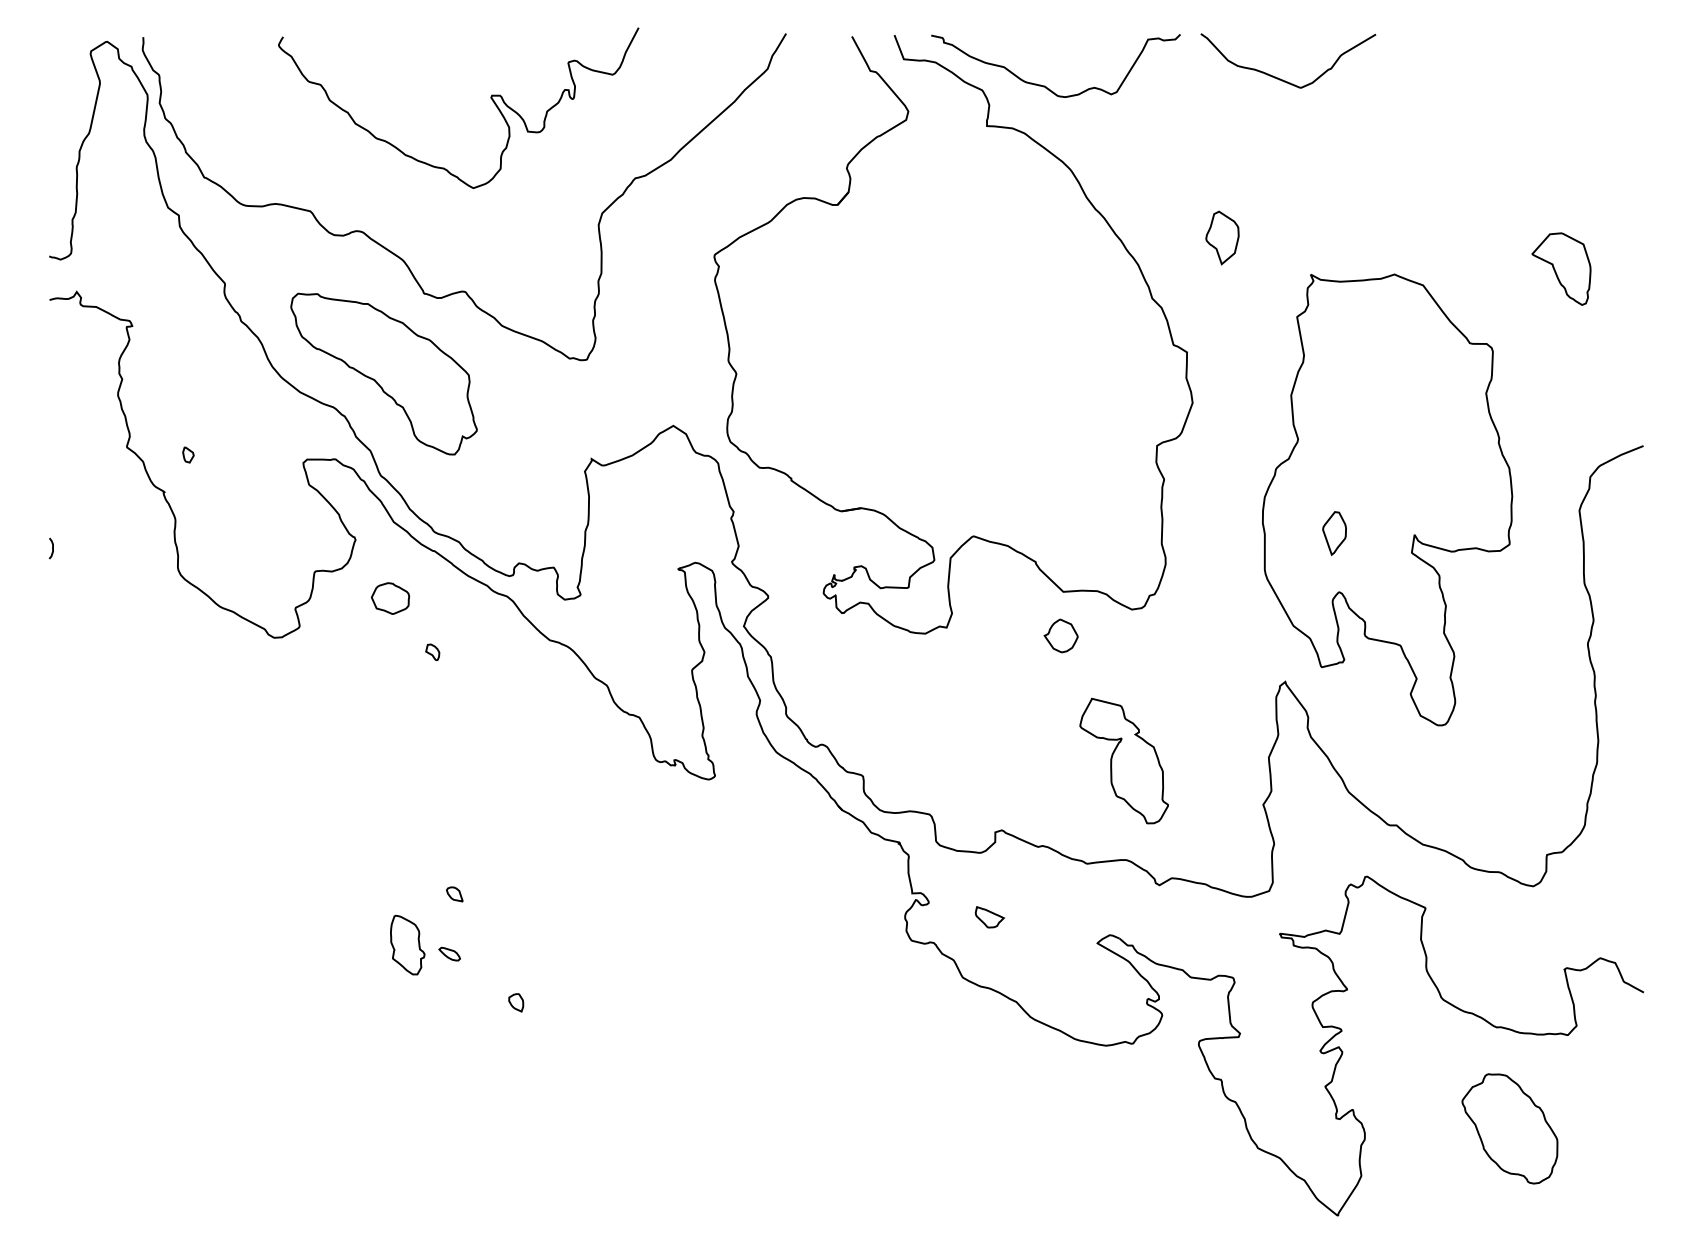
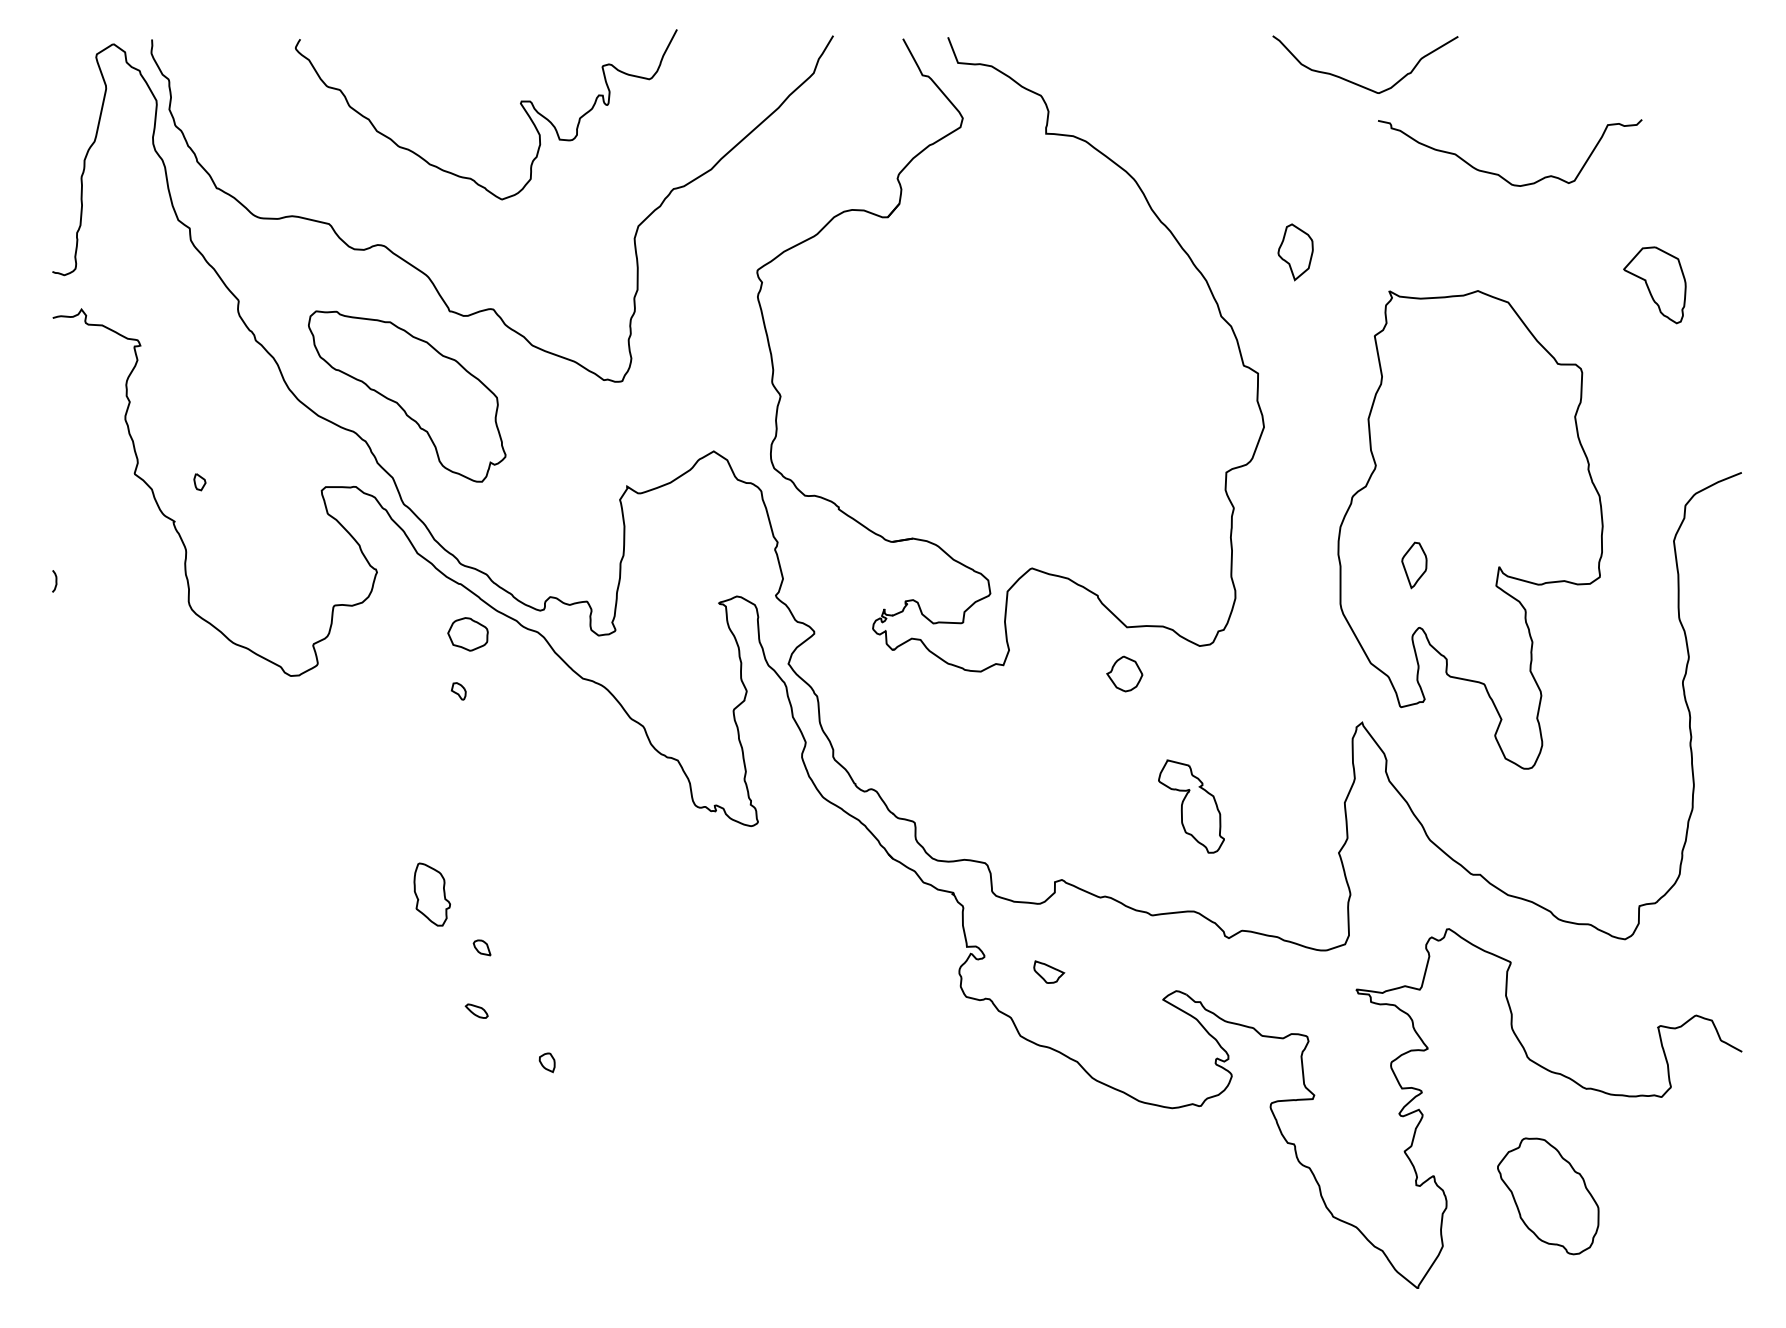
curve: (1045, 86) -> (1499, 174), moved
part: (389, 598) -> (467, 634), moved
part: (1124, 760) -> (1191, 806), size x0.7
part: (406, 944) -> (431, 894), moved
part: (1510, 1129) -> (1548, 1196), moved

